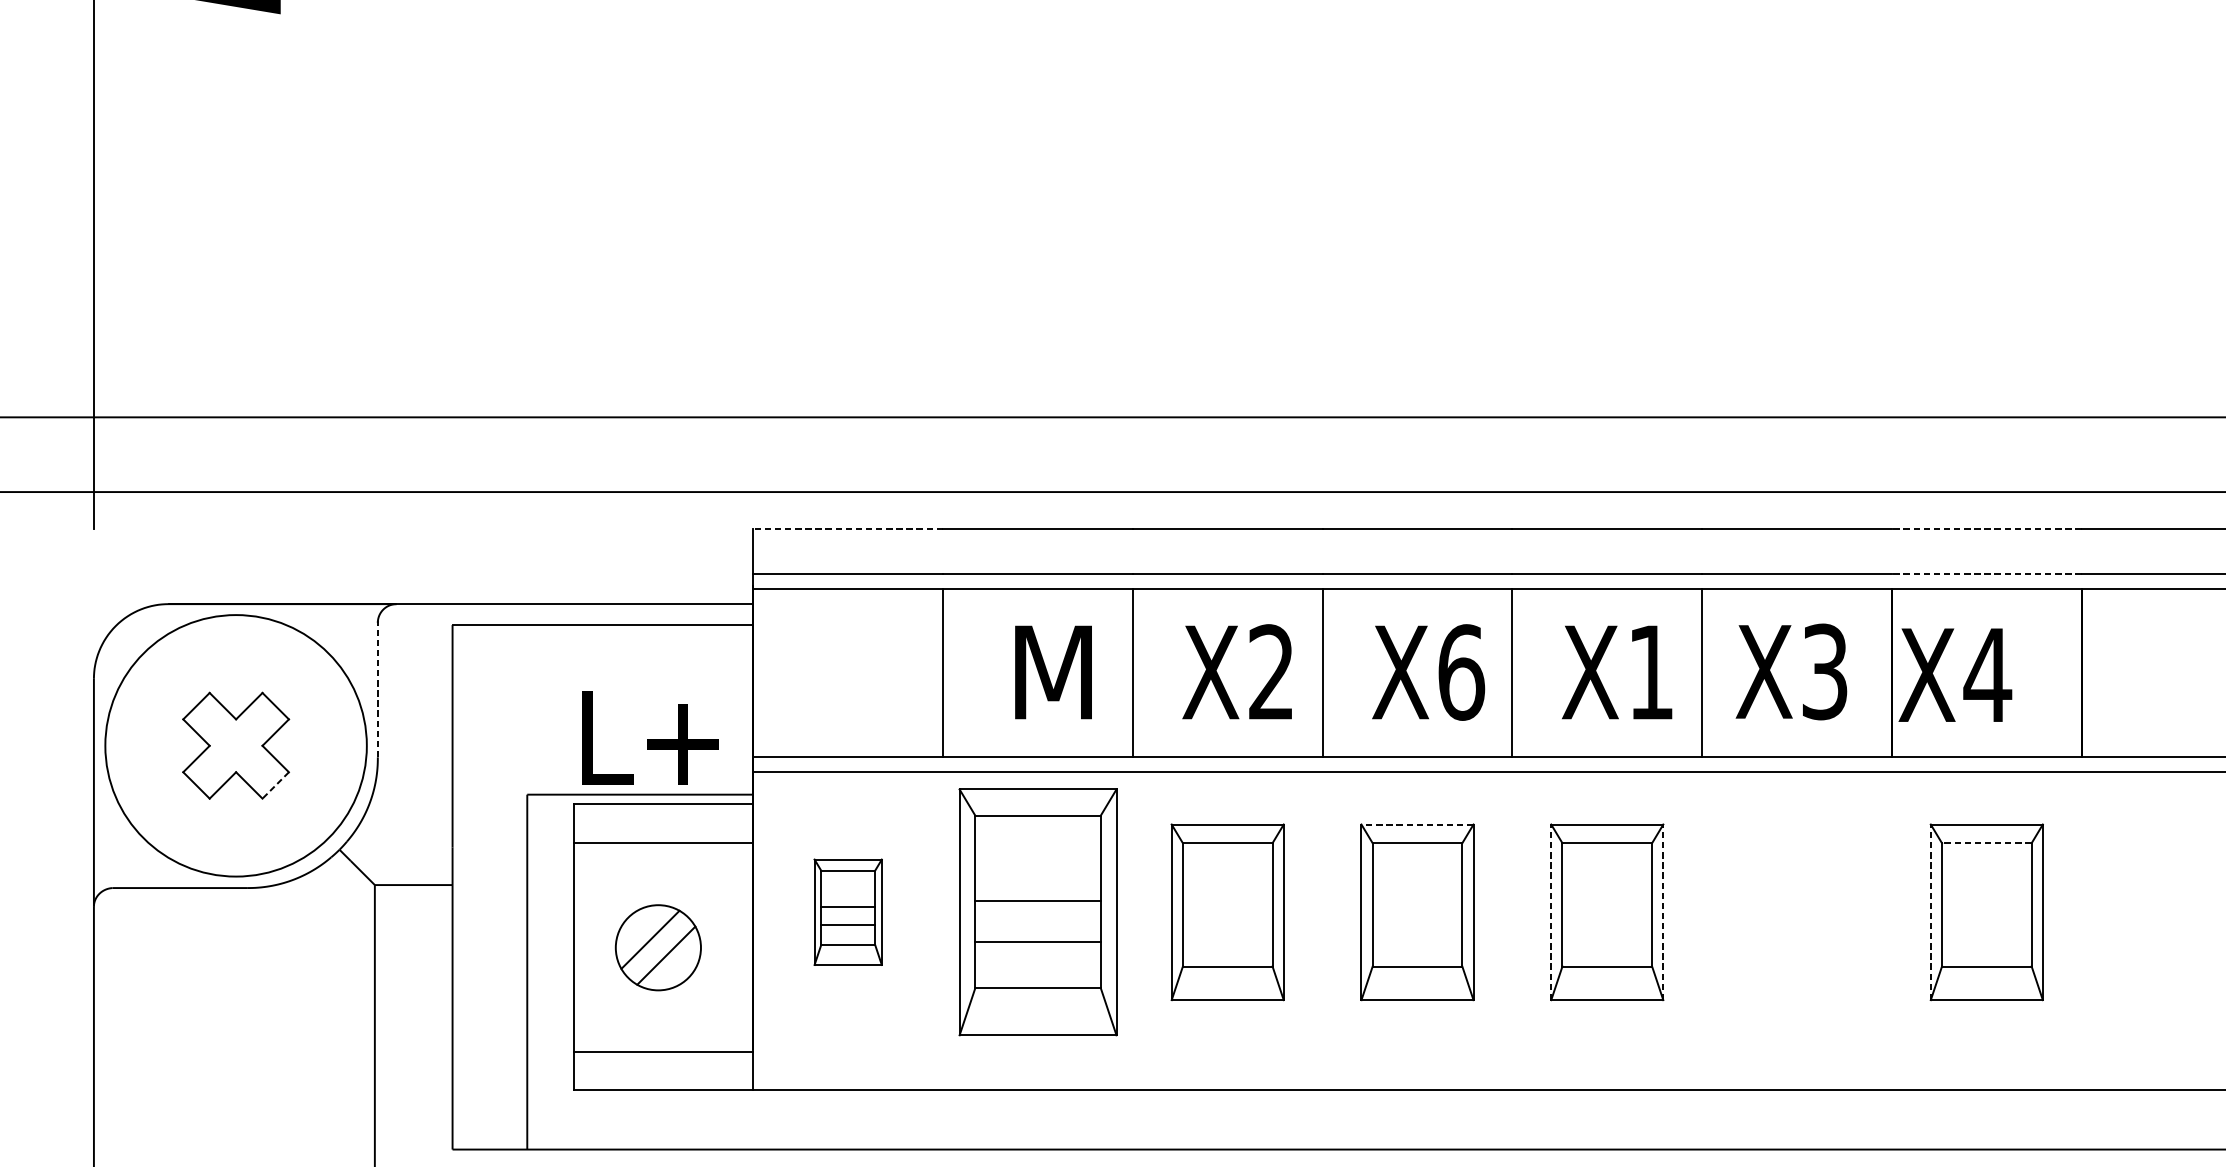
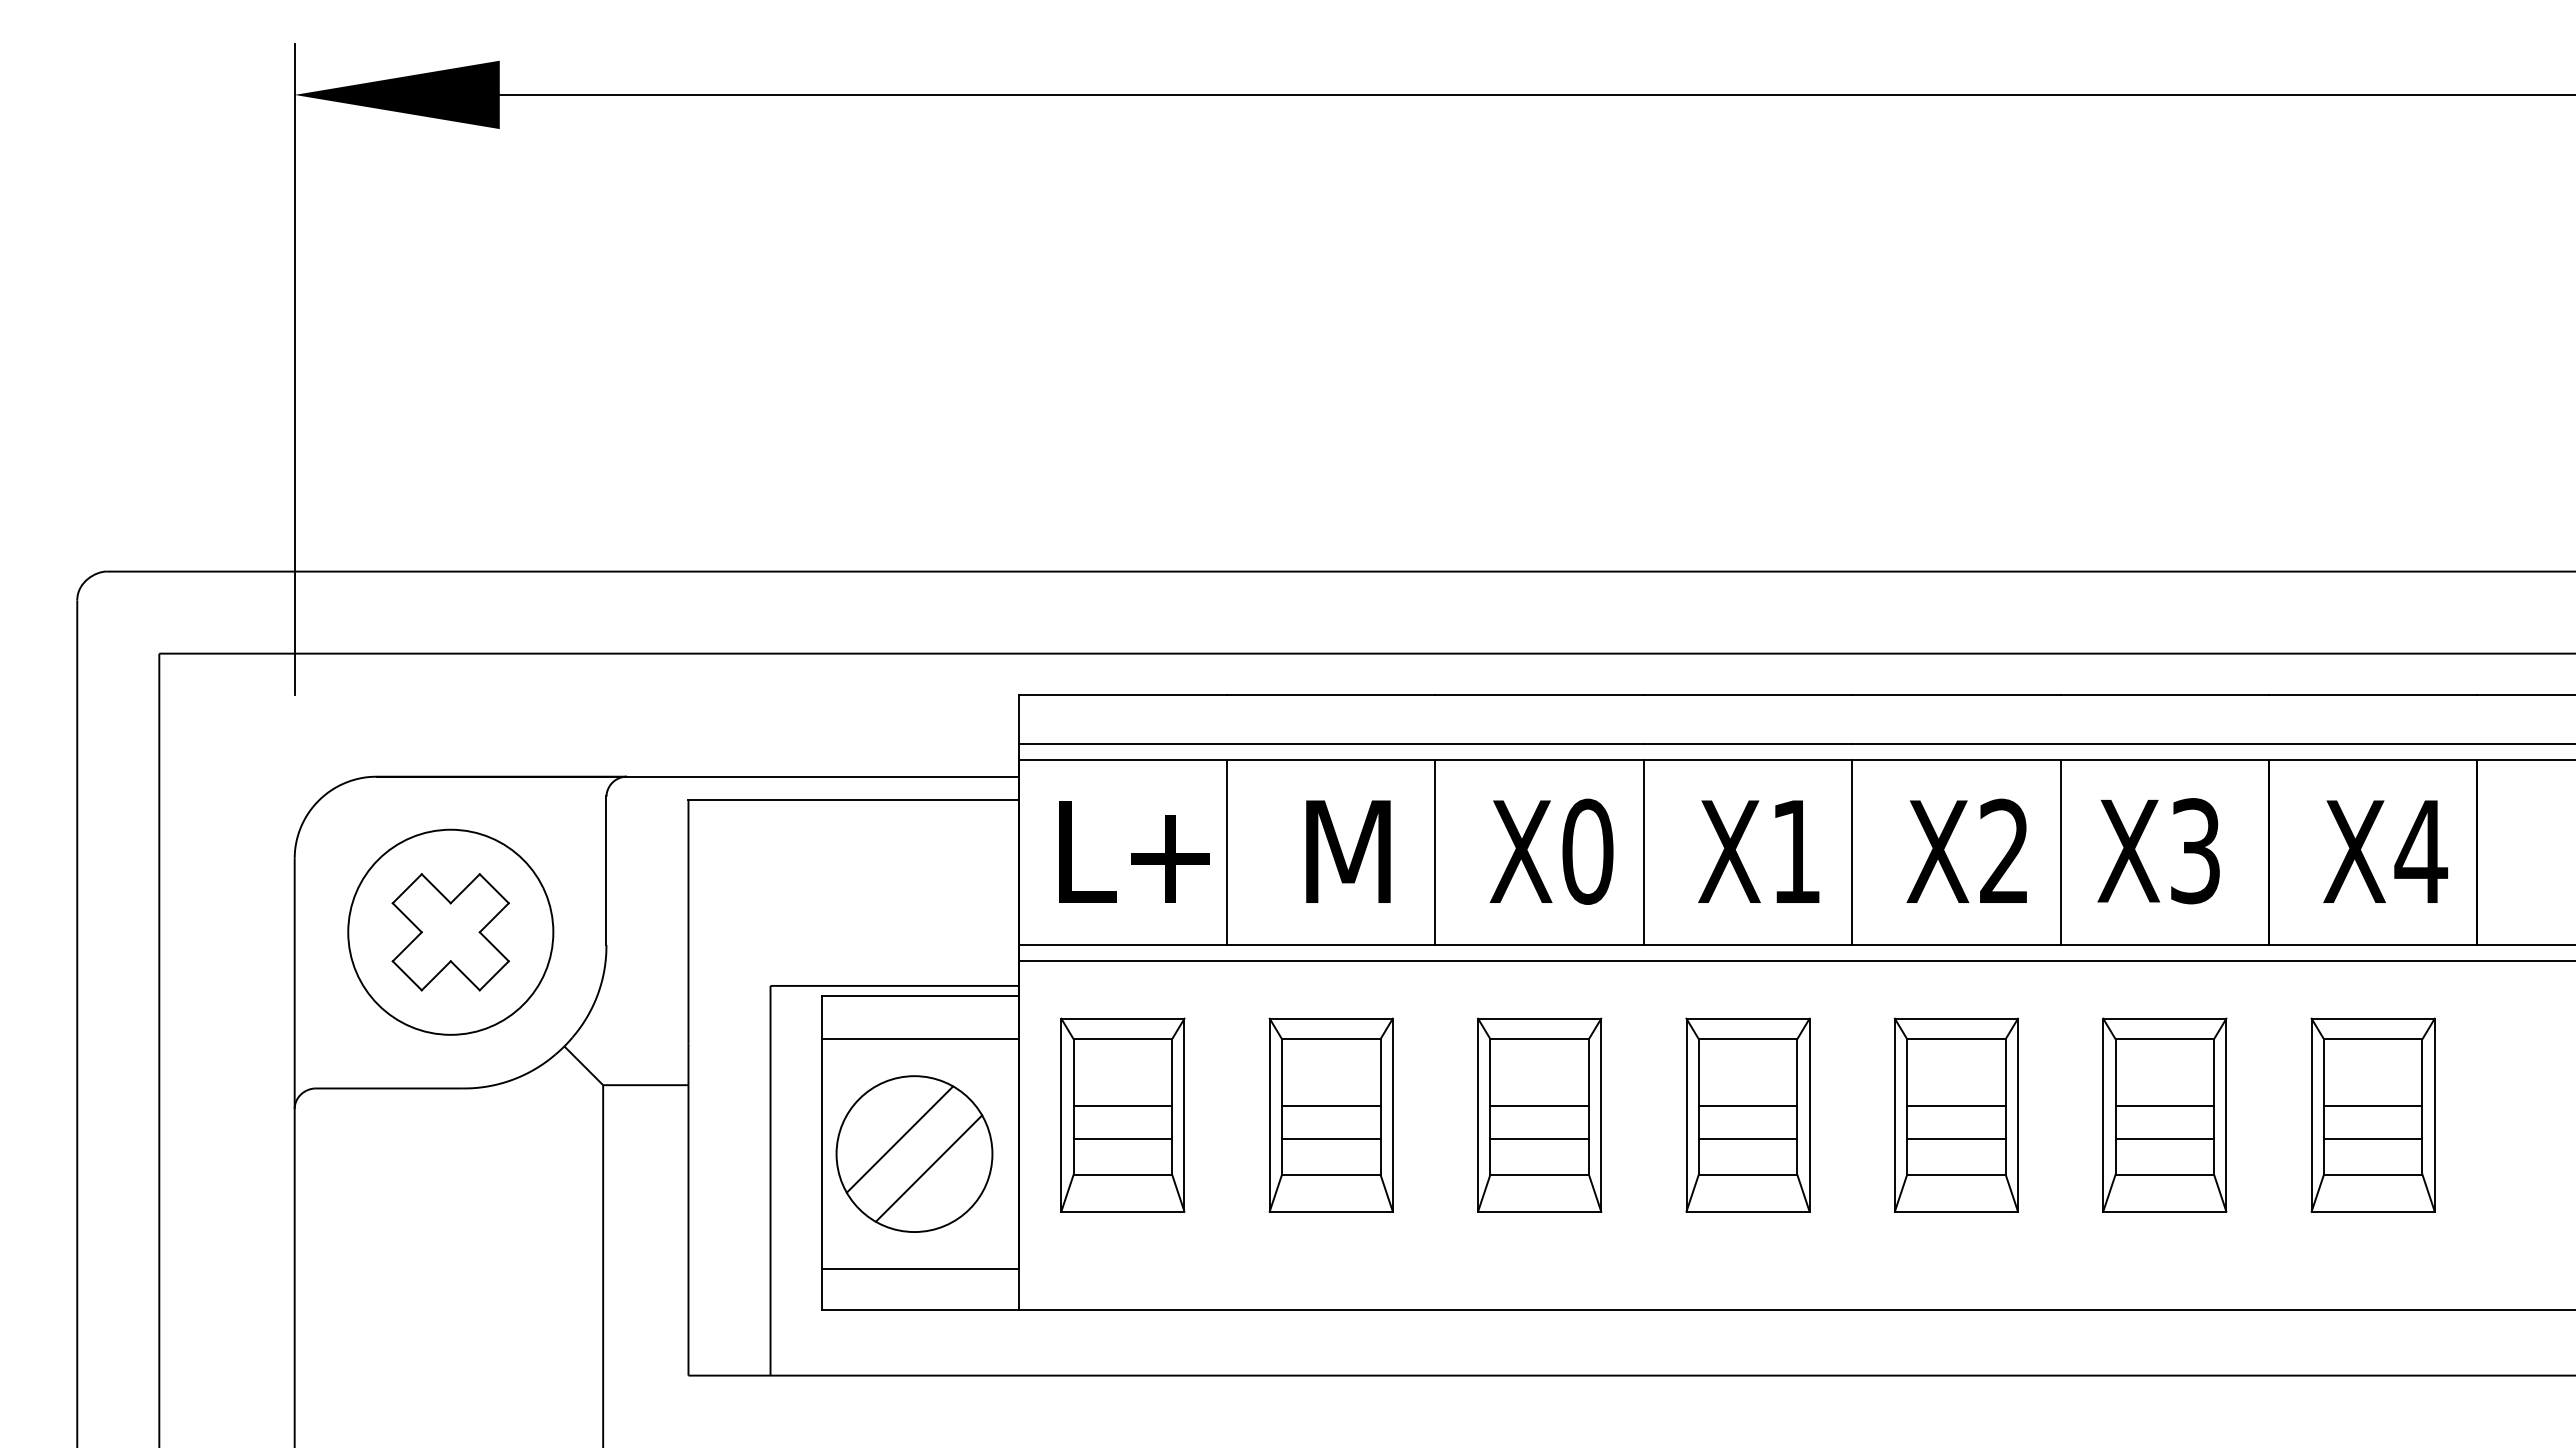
line: (847, 529) -> (1122, 694), dashed -> solid
line: (1986, 529) -> (2372, 694), dashed -> solid
line: (1986, 573) -> (2372, 743), dashed -> solid
text: (1650, 671) -> (2003, 850), X1 -> X2
text: (1271, 672) -> (1587, 851), X2 -> X0
text: (1461, 672) -> (1796, 851), X6 -> X1
text: (1955, 674) -> (2385, 851), moved
line: (377, 688) -> (606, 869), dashed -> solid
text: (650, 737) -> (1134, 851), moved
circle: (235, 745) -> (450, 931), size x0.71
line: (275, 785) -> (494, 975), dashed -> solid
line: (1417, 824) -> (1748, 1018), dashed -> solid
line: (1986, 843) -> (2372, 1039), dashed -> solid
line: (1227, 904) -> (1539, 1106), added
line: (1417, 904) -> (1747, 1106), added
line: (1607, 904) -> (1956, 1106), added
line: (1986, 904) -> (2372, 1106), added
part: (847, 911) -> (1122, 1114), size x1.67
part: (1037, 911) -> (1330, 1114), size x0.71
line: (1550, 911) -> (1894, 1114), dashed -> solid
line: (1662, 911) -> (2017, 1114), dashed -> solid
part: (1796, 911) -> (2164, 1114), added
line: (1930, 911) -> (2311, 1114), dashed -> solid
line: (1227, 933) -> (1539, 1138), added
line: (1417, 933) -> (1747, 1138), added
line: (1607, 933) -> (1956, 1138), added
line: (1986, 933) -> (2372, 1138), added
part: (658, 947) -> (914, 1153), size x1.67

